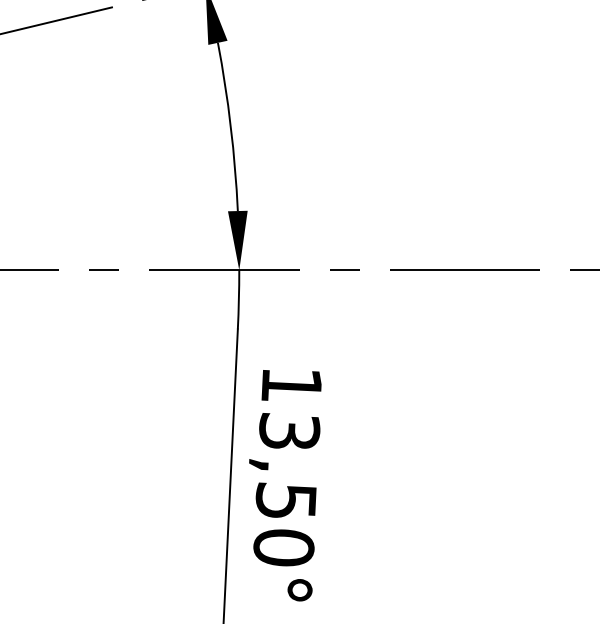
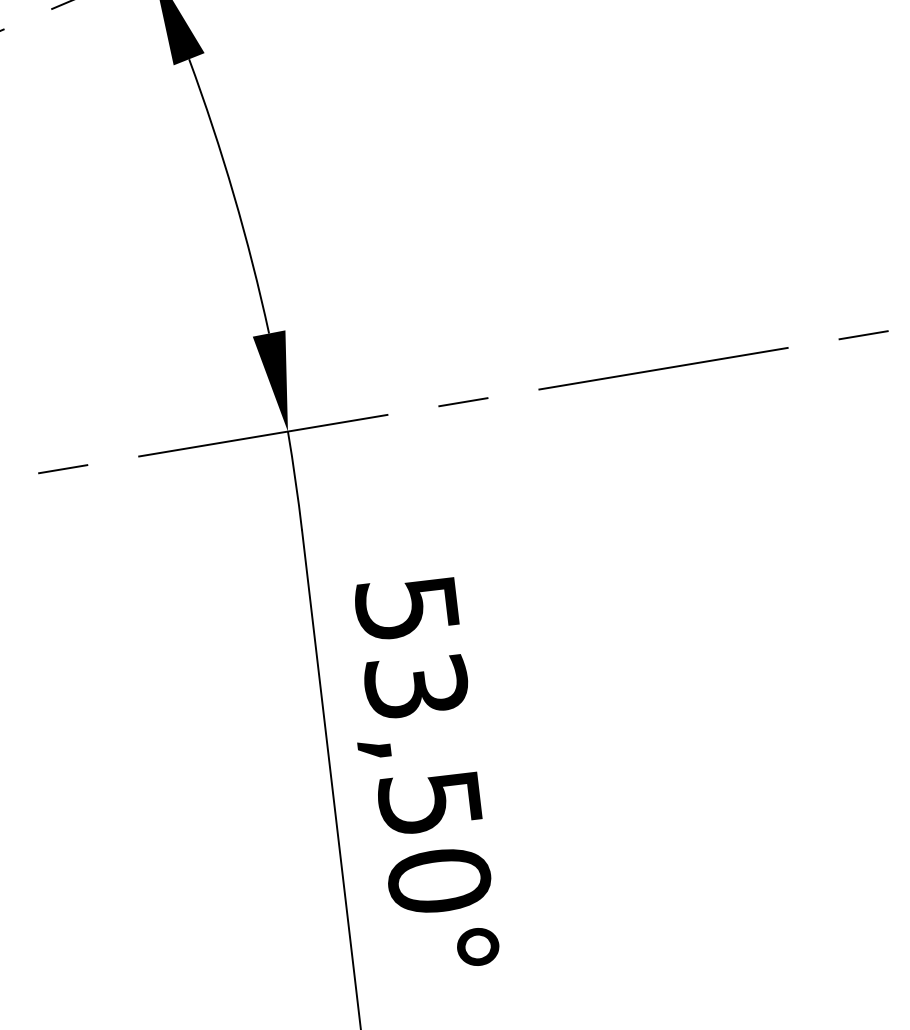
text: (291, 383) -> (406, 605), 13,50° -> 53,50°

